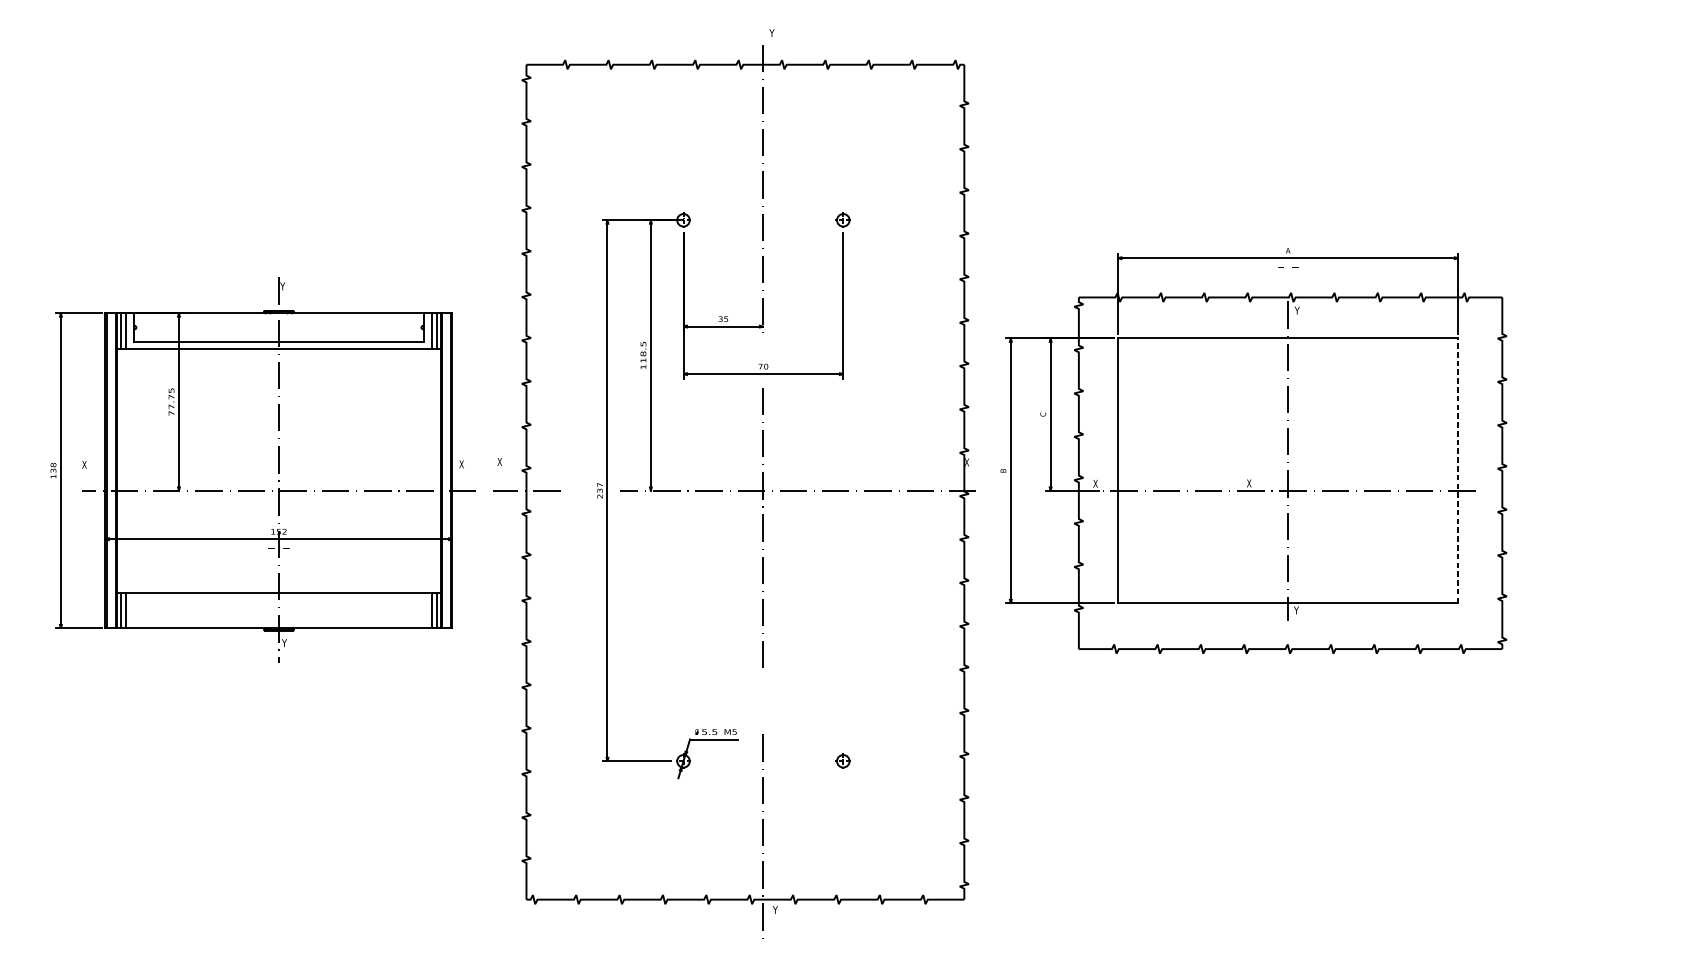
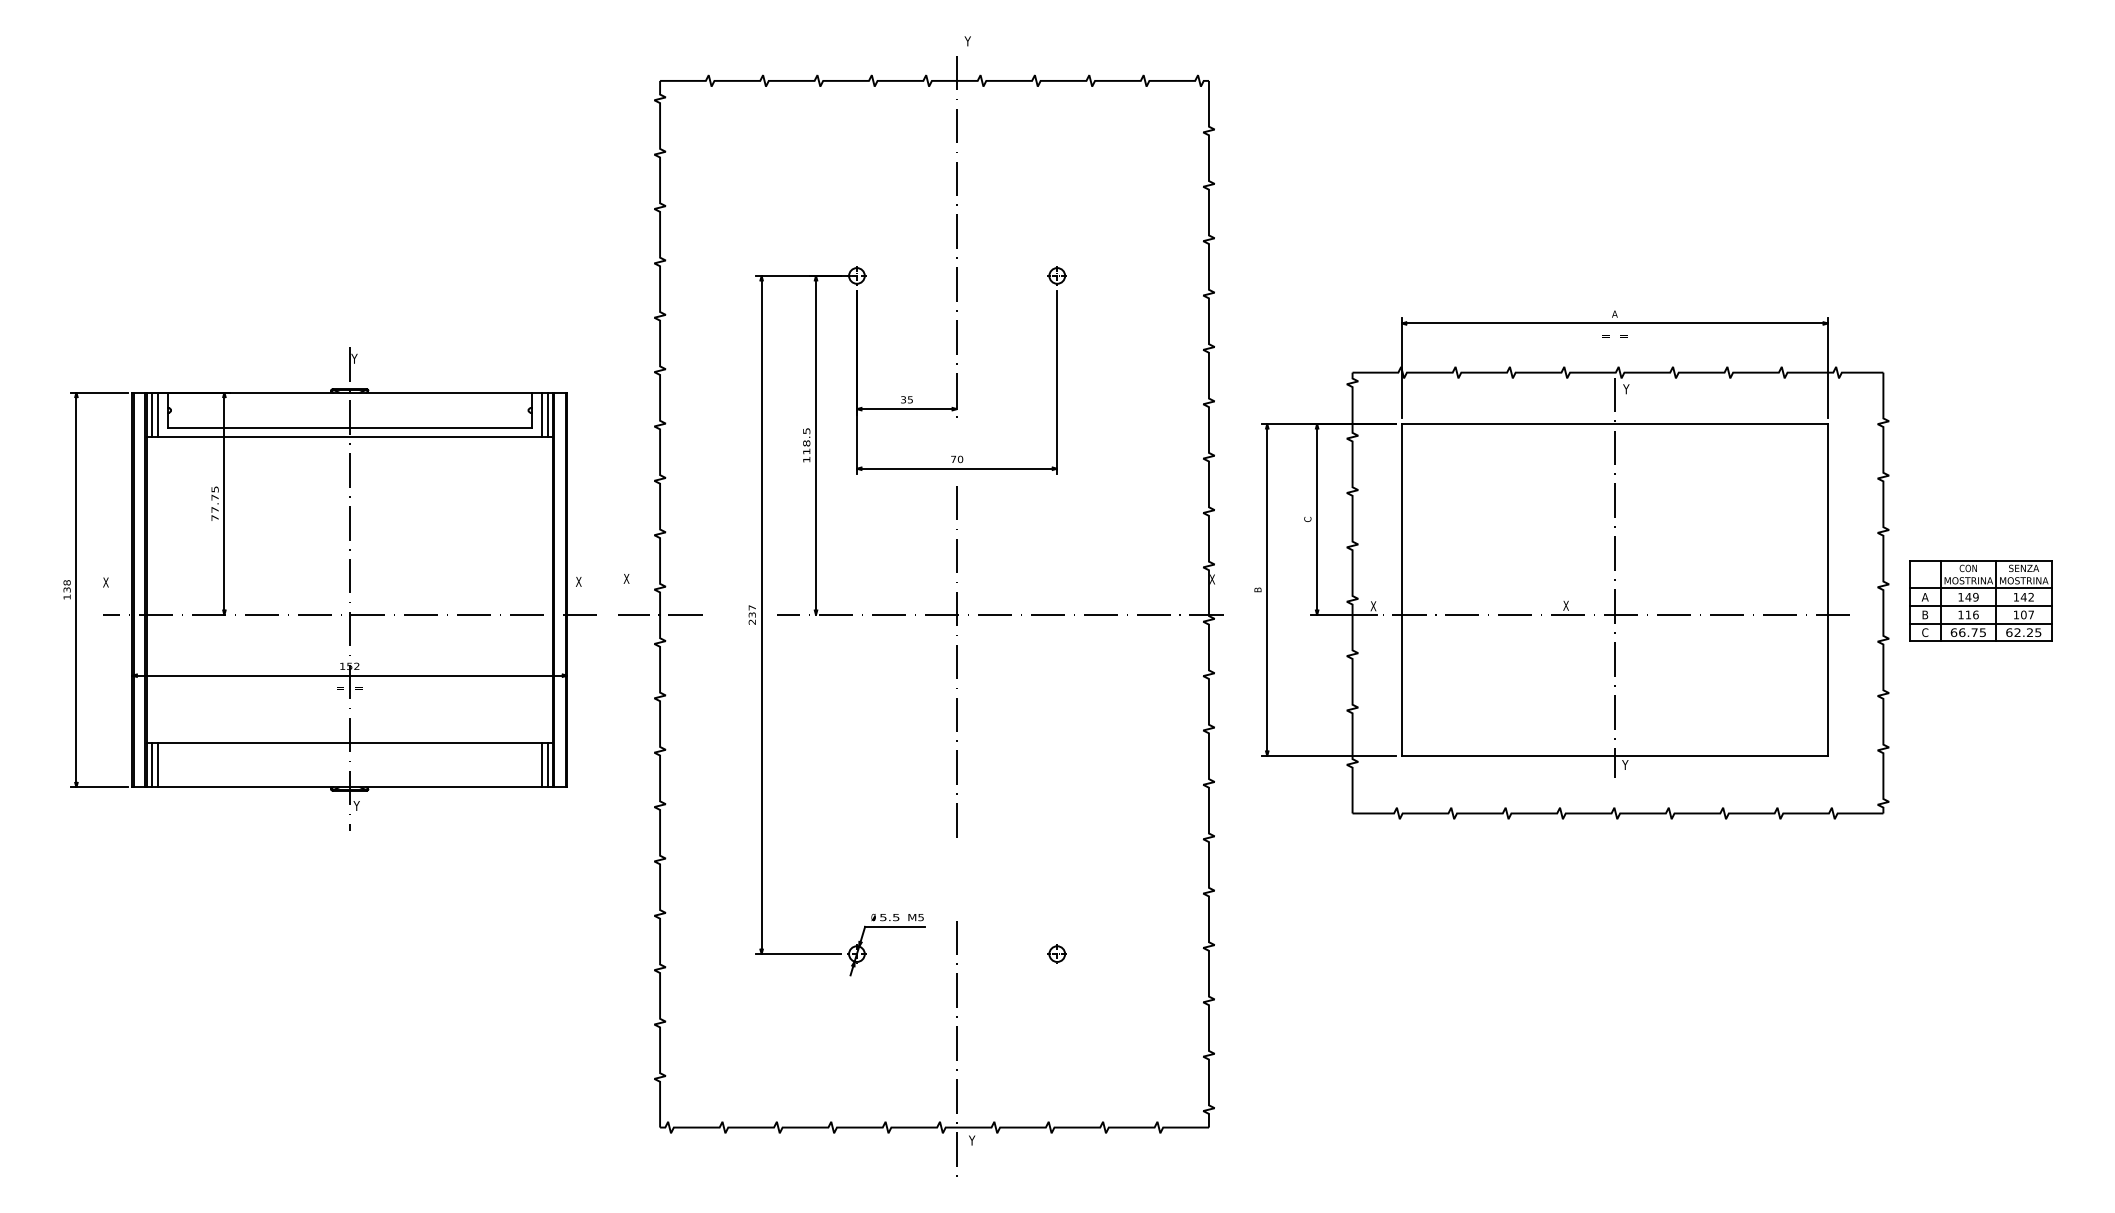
line: (1458, 470) -> (1828, 589), dashed -> solid
part: (1579, 479) -> (1980, 600), added

